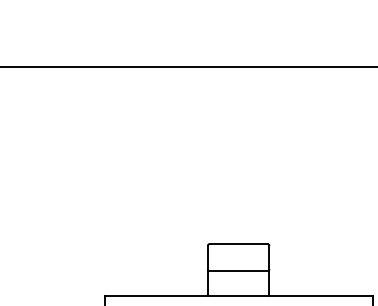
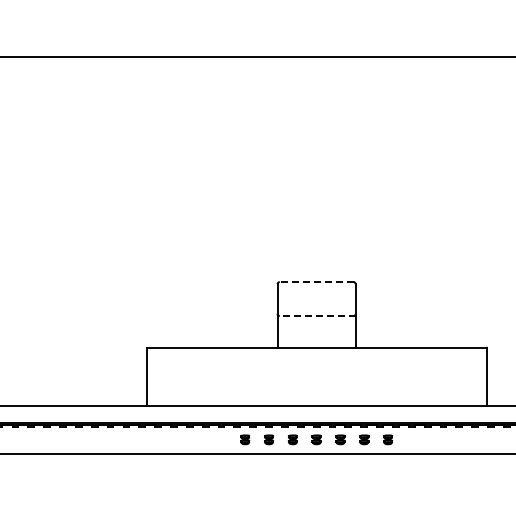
line: (238, 244) -> (316, 282), solid -> dashed
line: (238, 271) -> (316, 316), solid -> dashed

